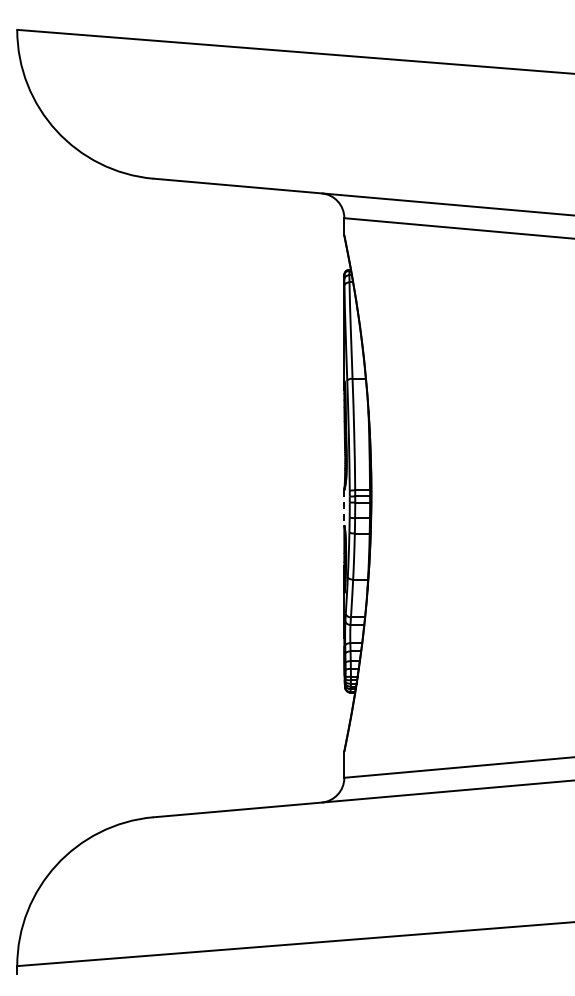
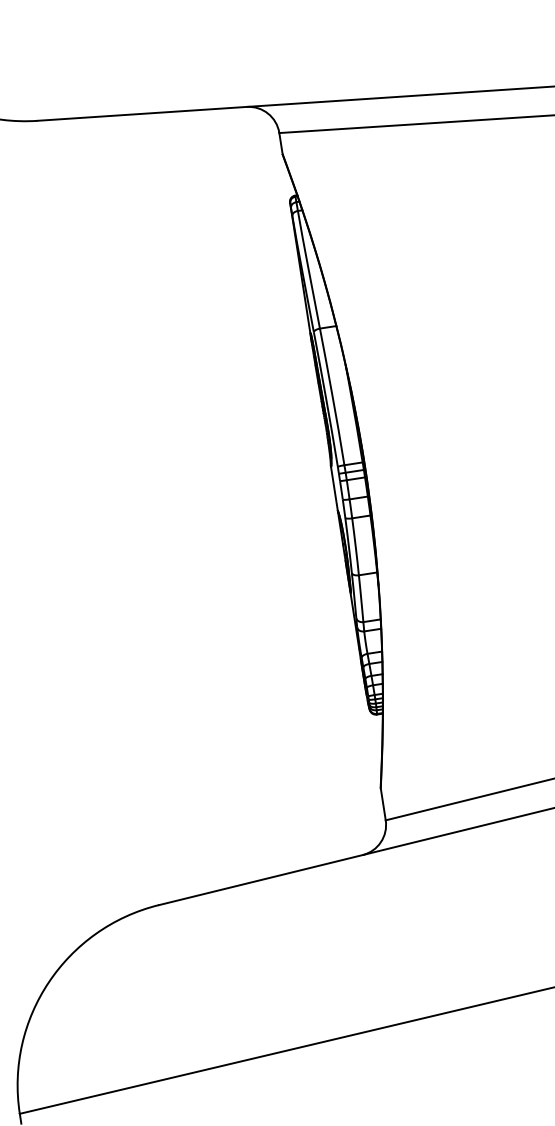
line: (344, 508) -> (334, 489), dashed -> solid

